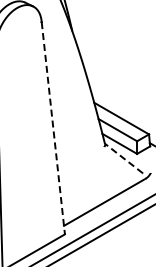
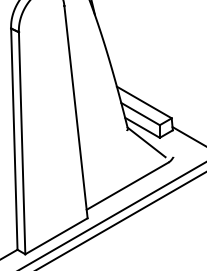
line: (53, 128) -> (76, 112), dashed -> solid
line: (123, 158) -> (146, 142), dashed -> solid

